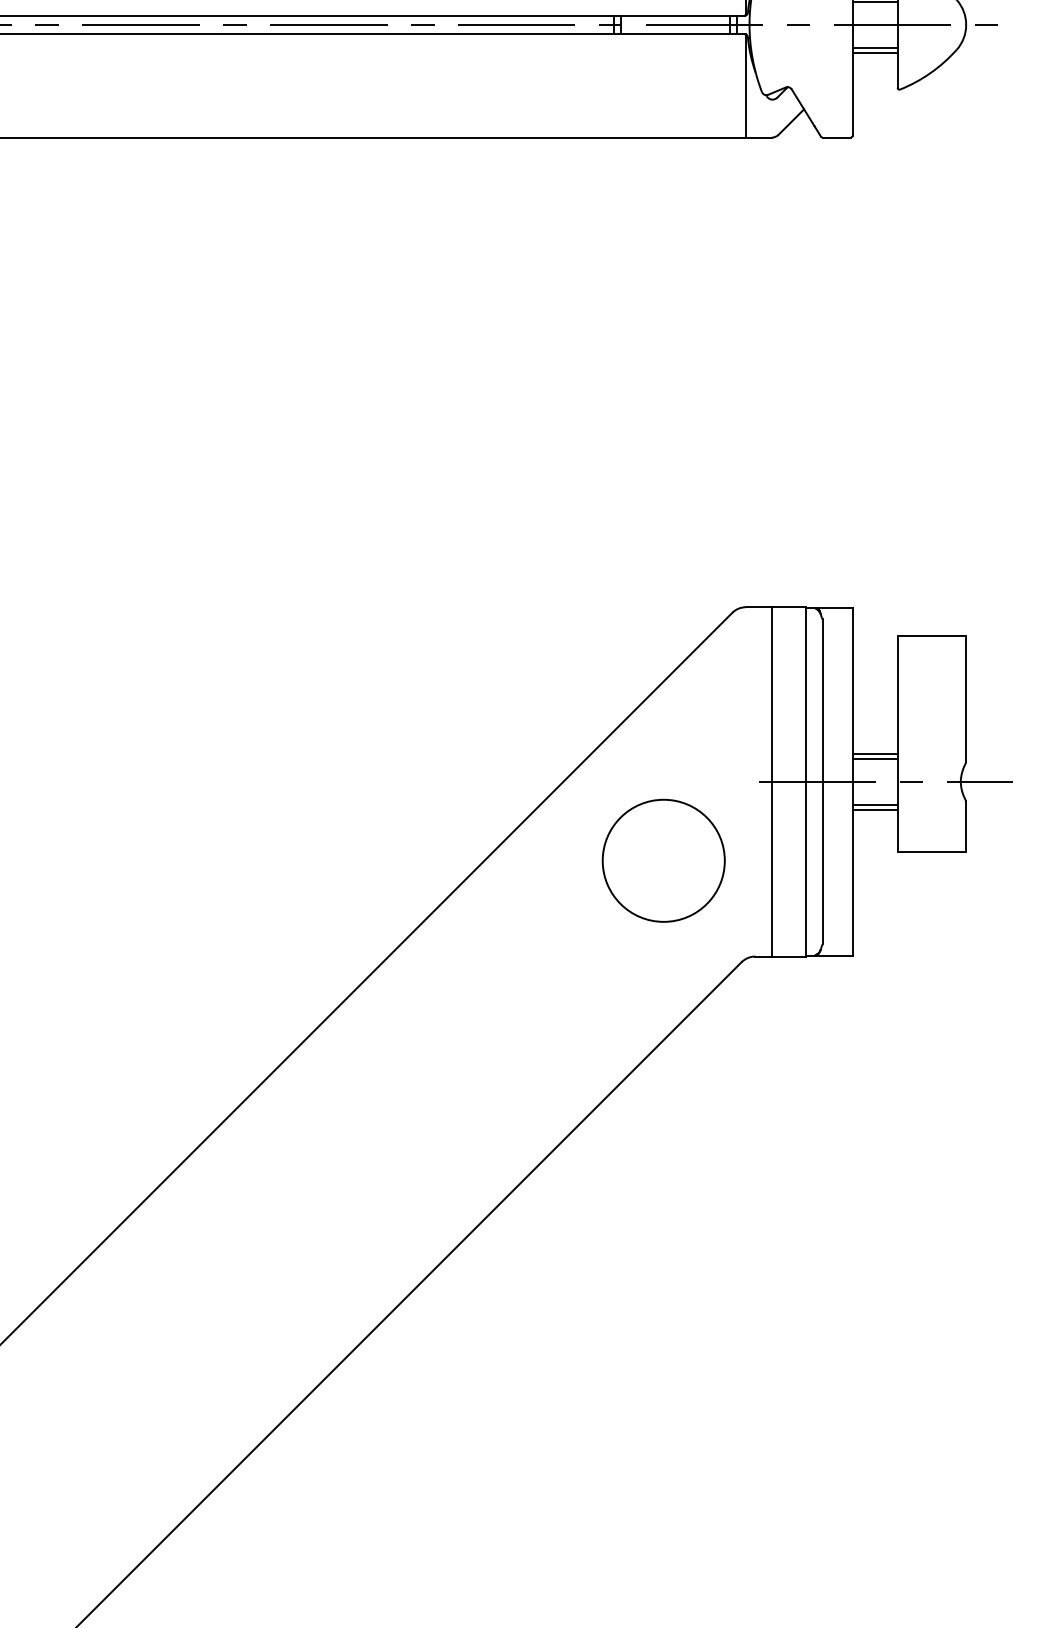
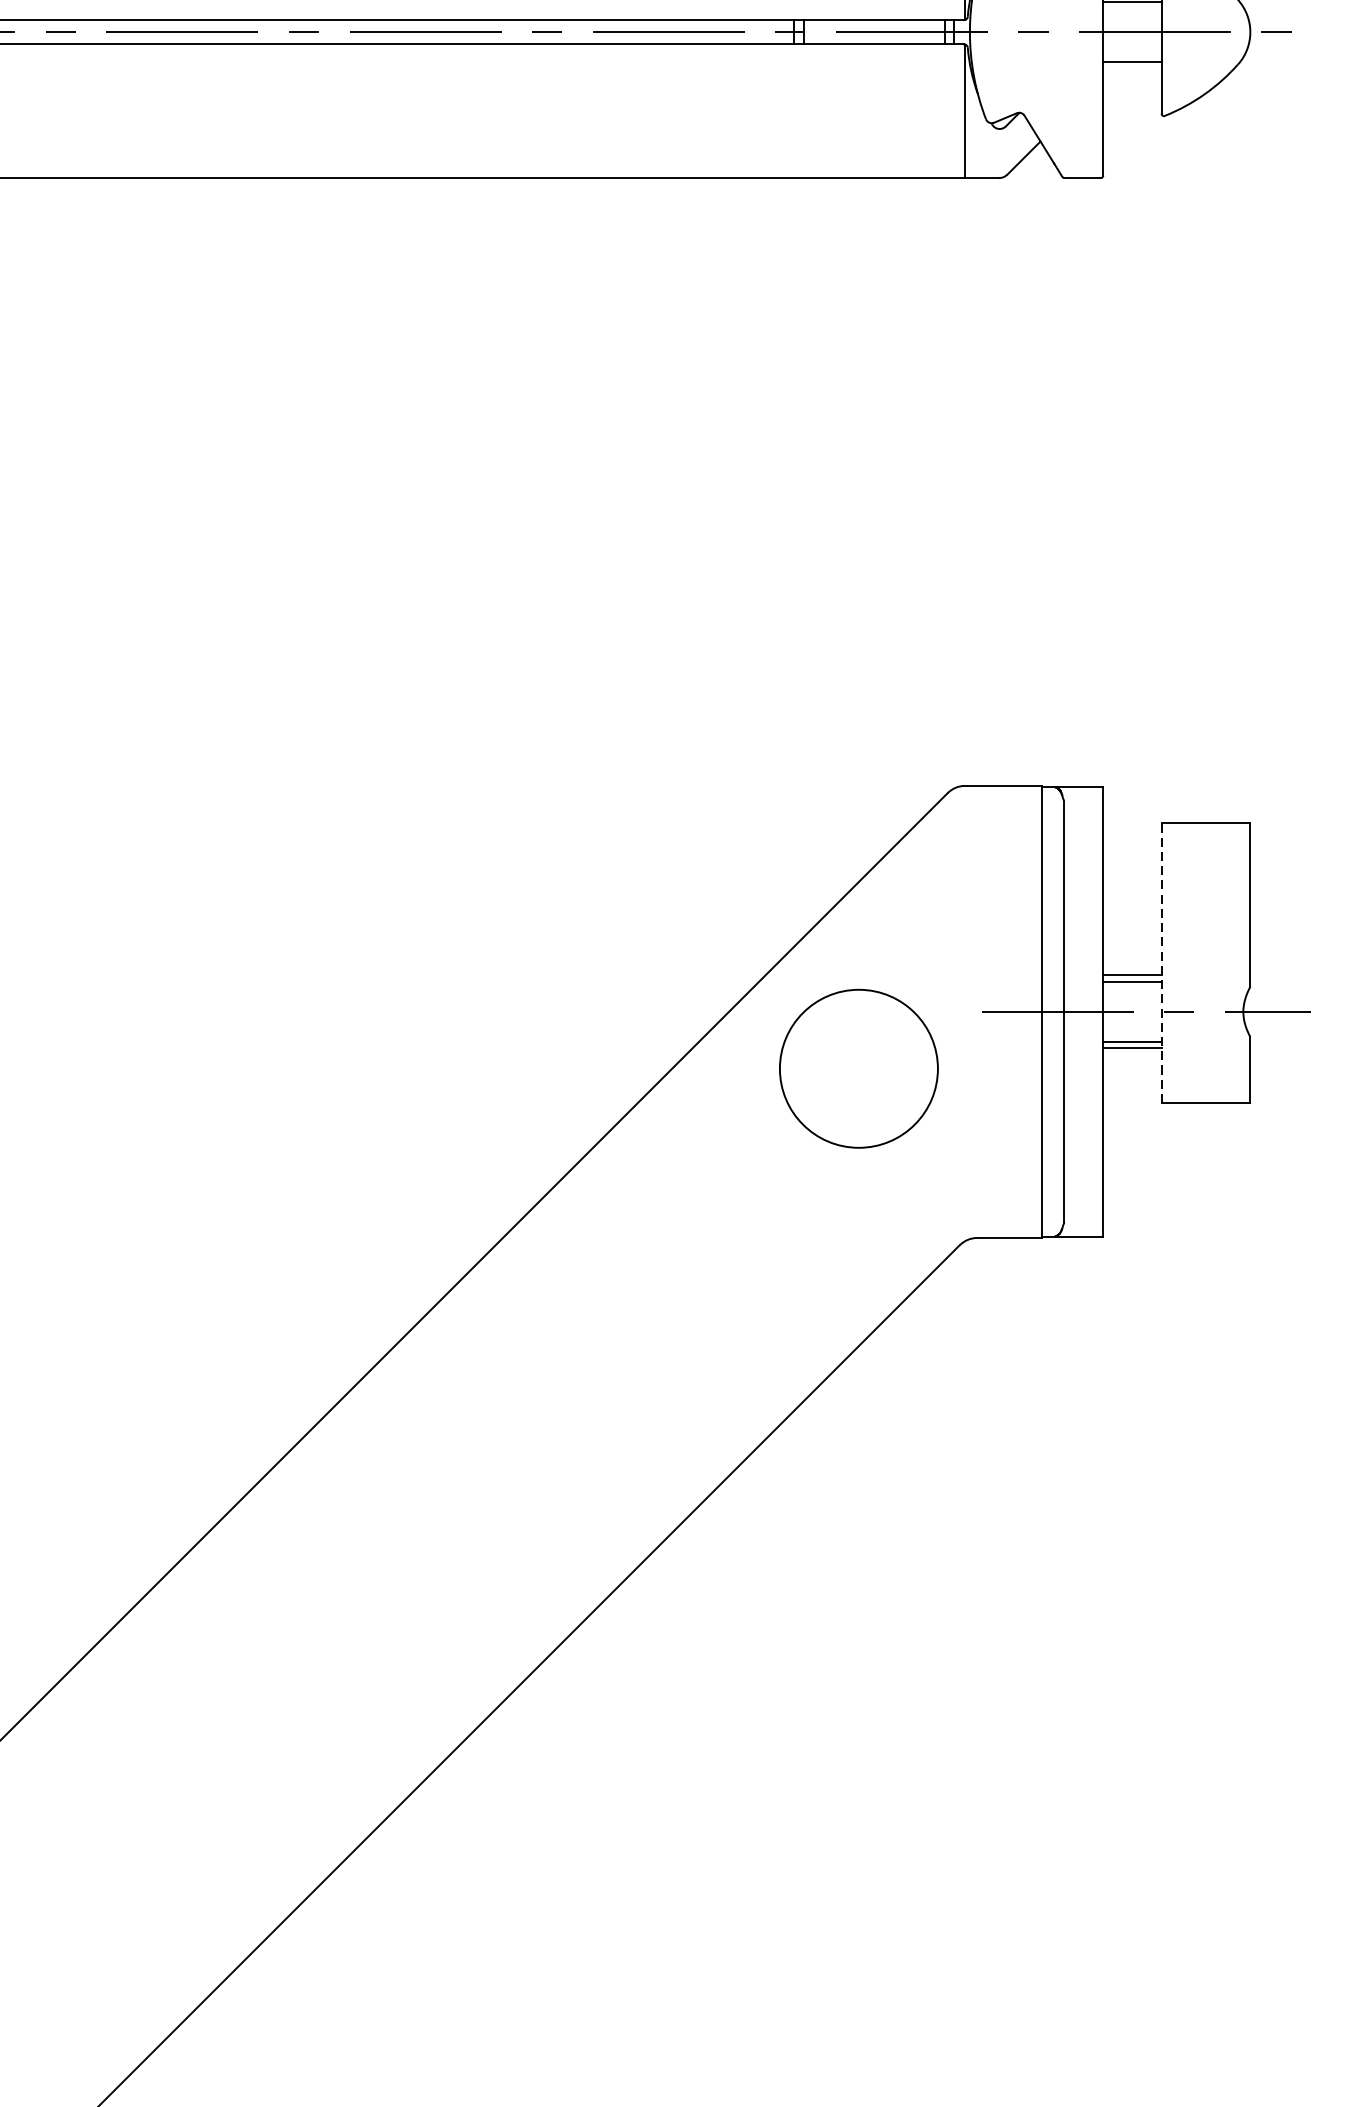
line: (874, 53) -> (1131, 69), removed
line: (897, 744) -> (1161, 963), solid -> dashed
line: (771, 781) -> (998, 1011), removed
circle: (663, 860) -> (858, 1068), moved

